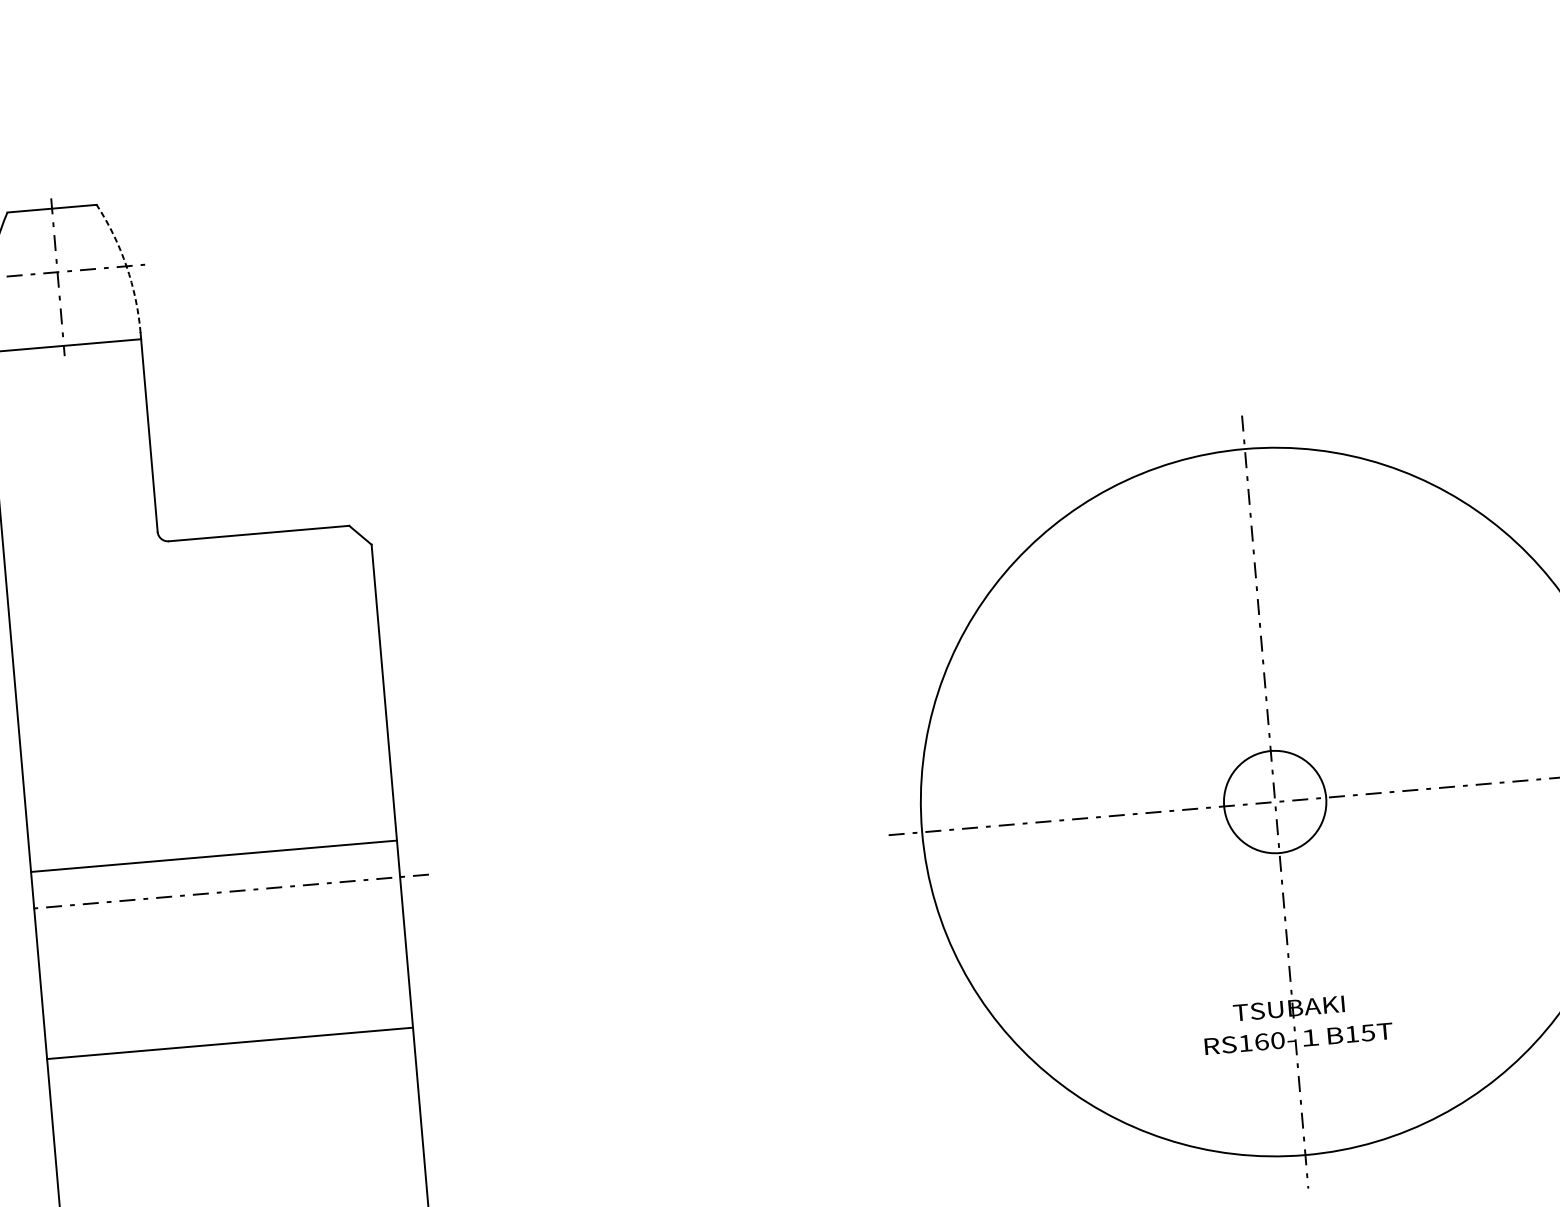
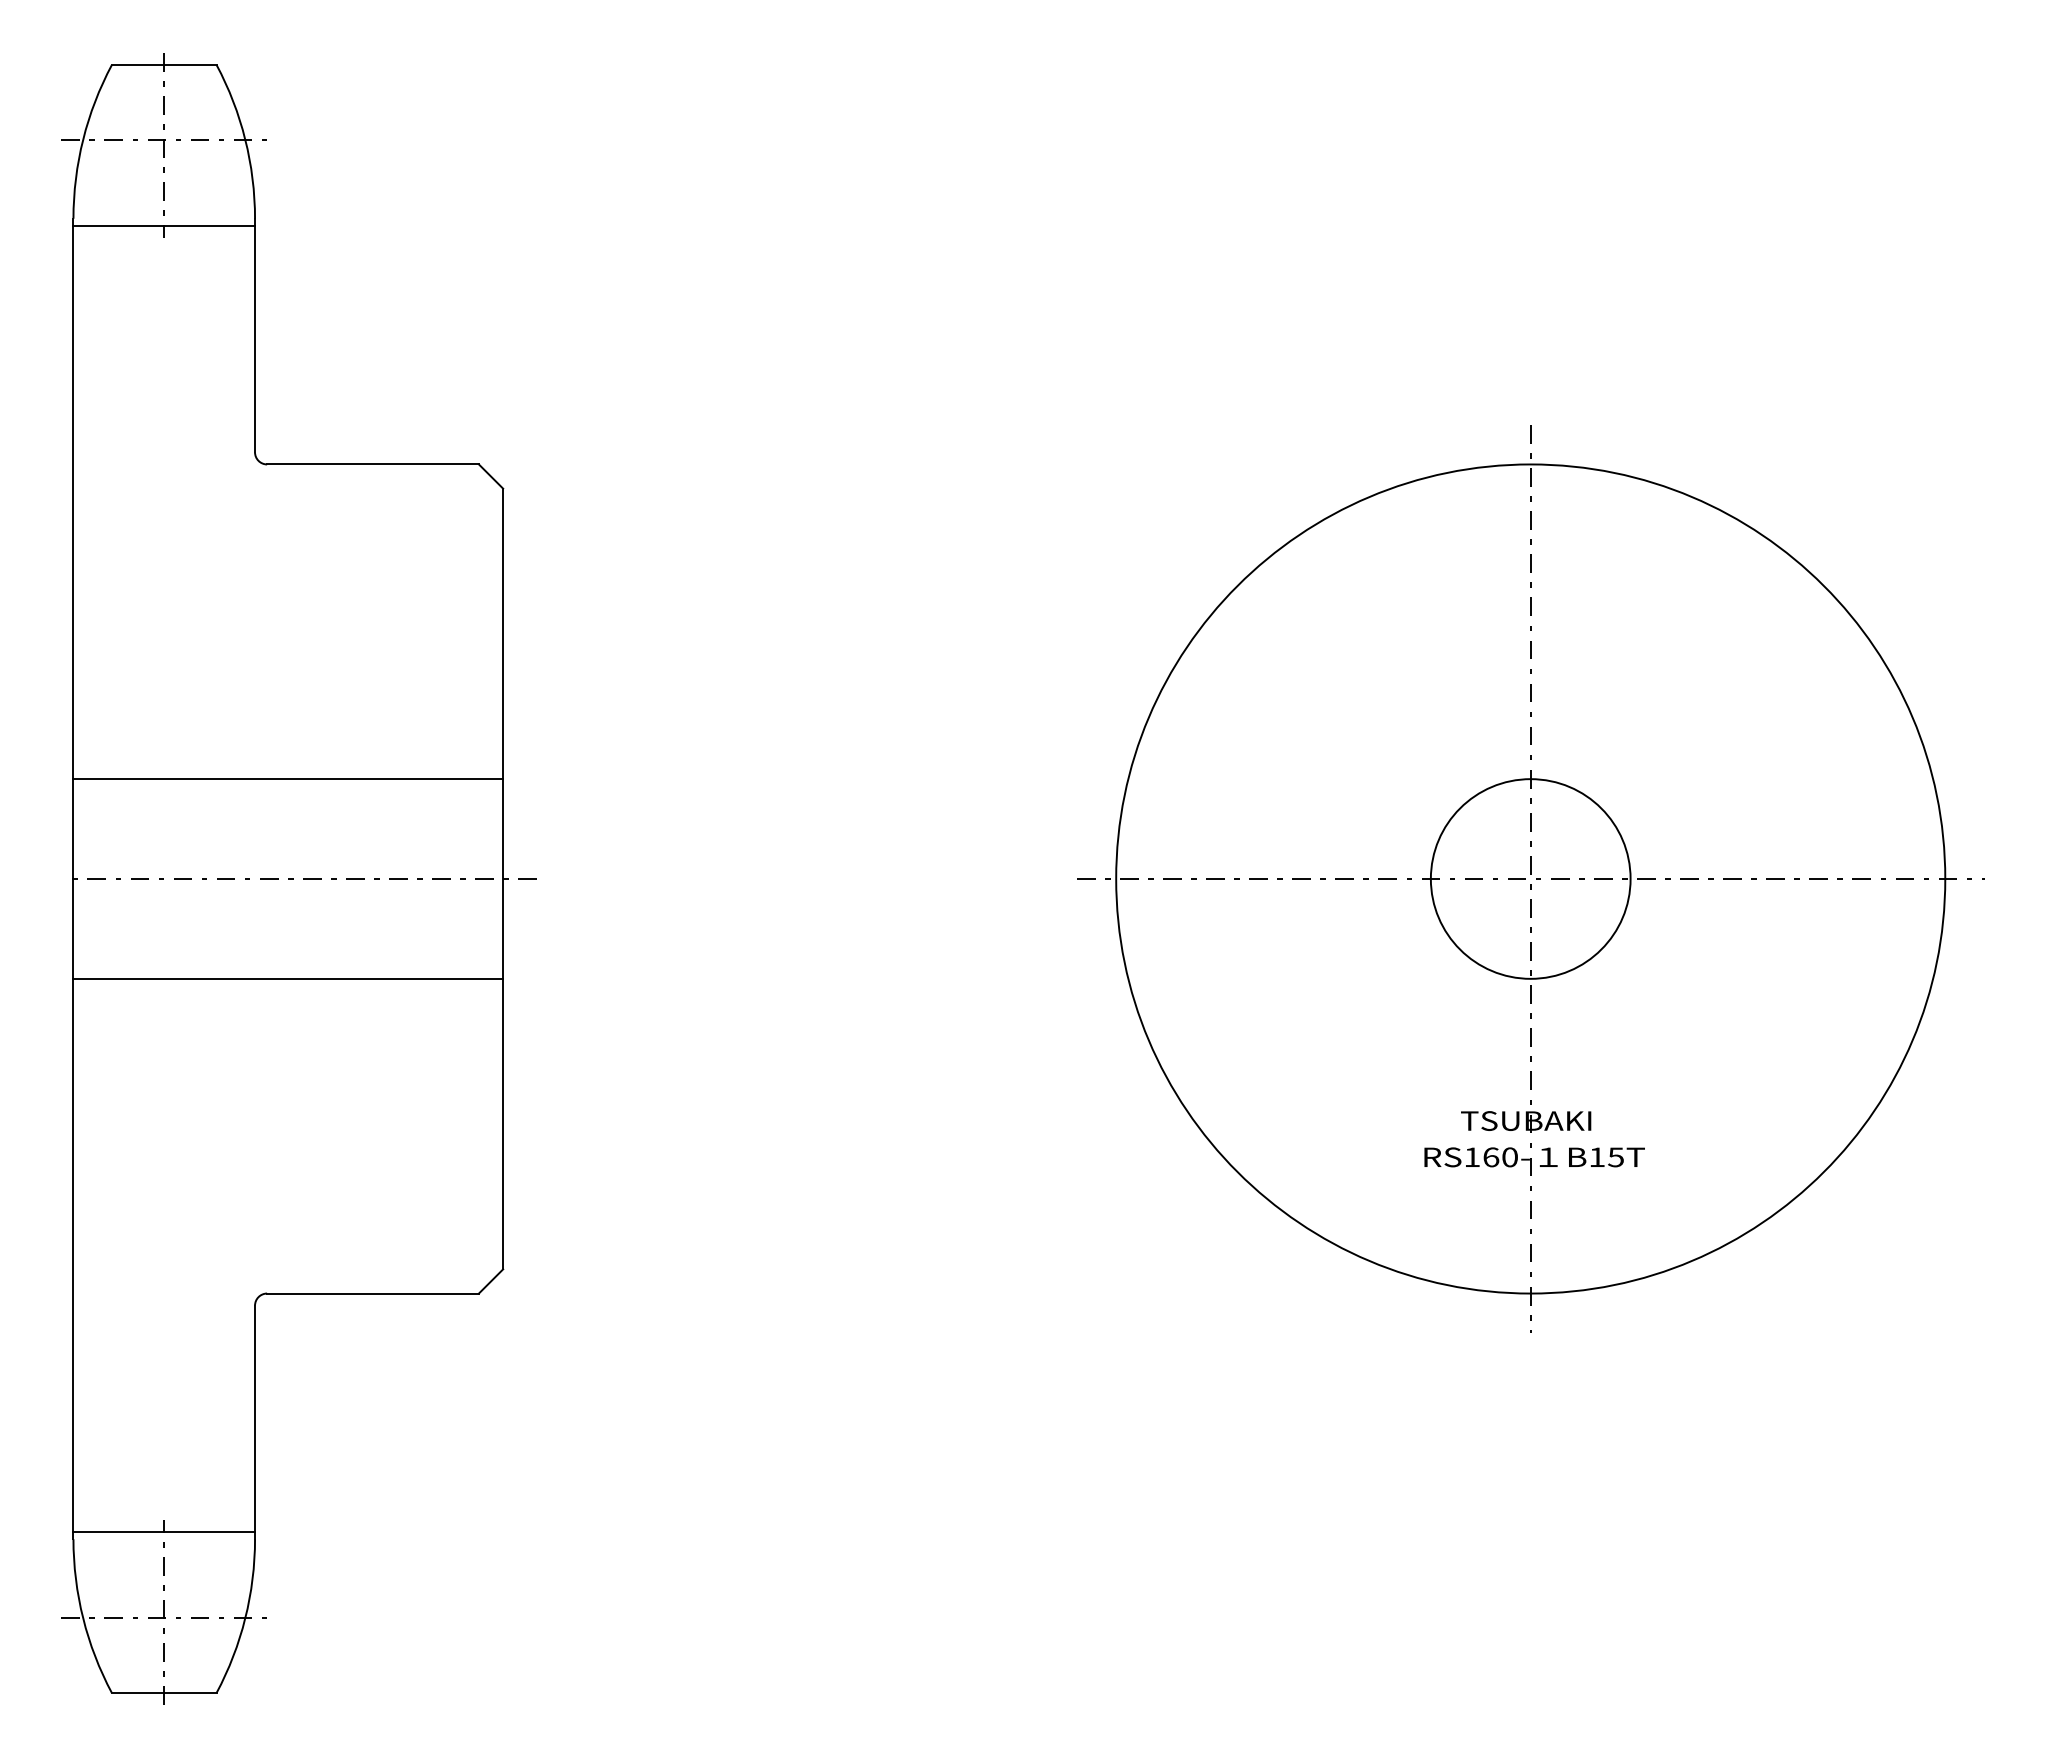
arc: (126, 266) -> (245, 139), dashed -> solid
circle: (1274, 801) -> (1530, 878), size x1.67
line: (214, 856) -> (288, 779), moved
line: (230, 1043) -> (288, 978), moved

